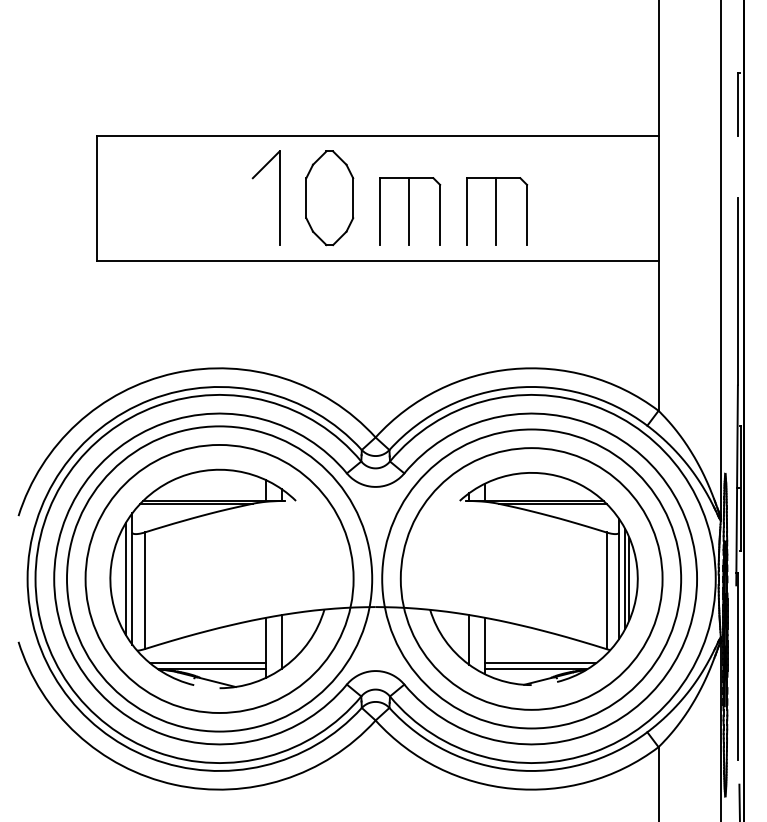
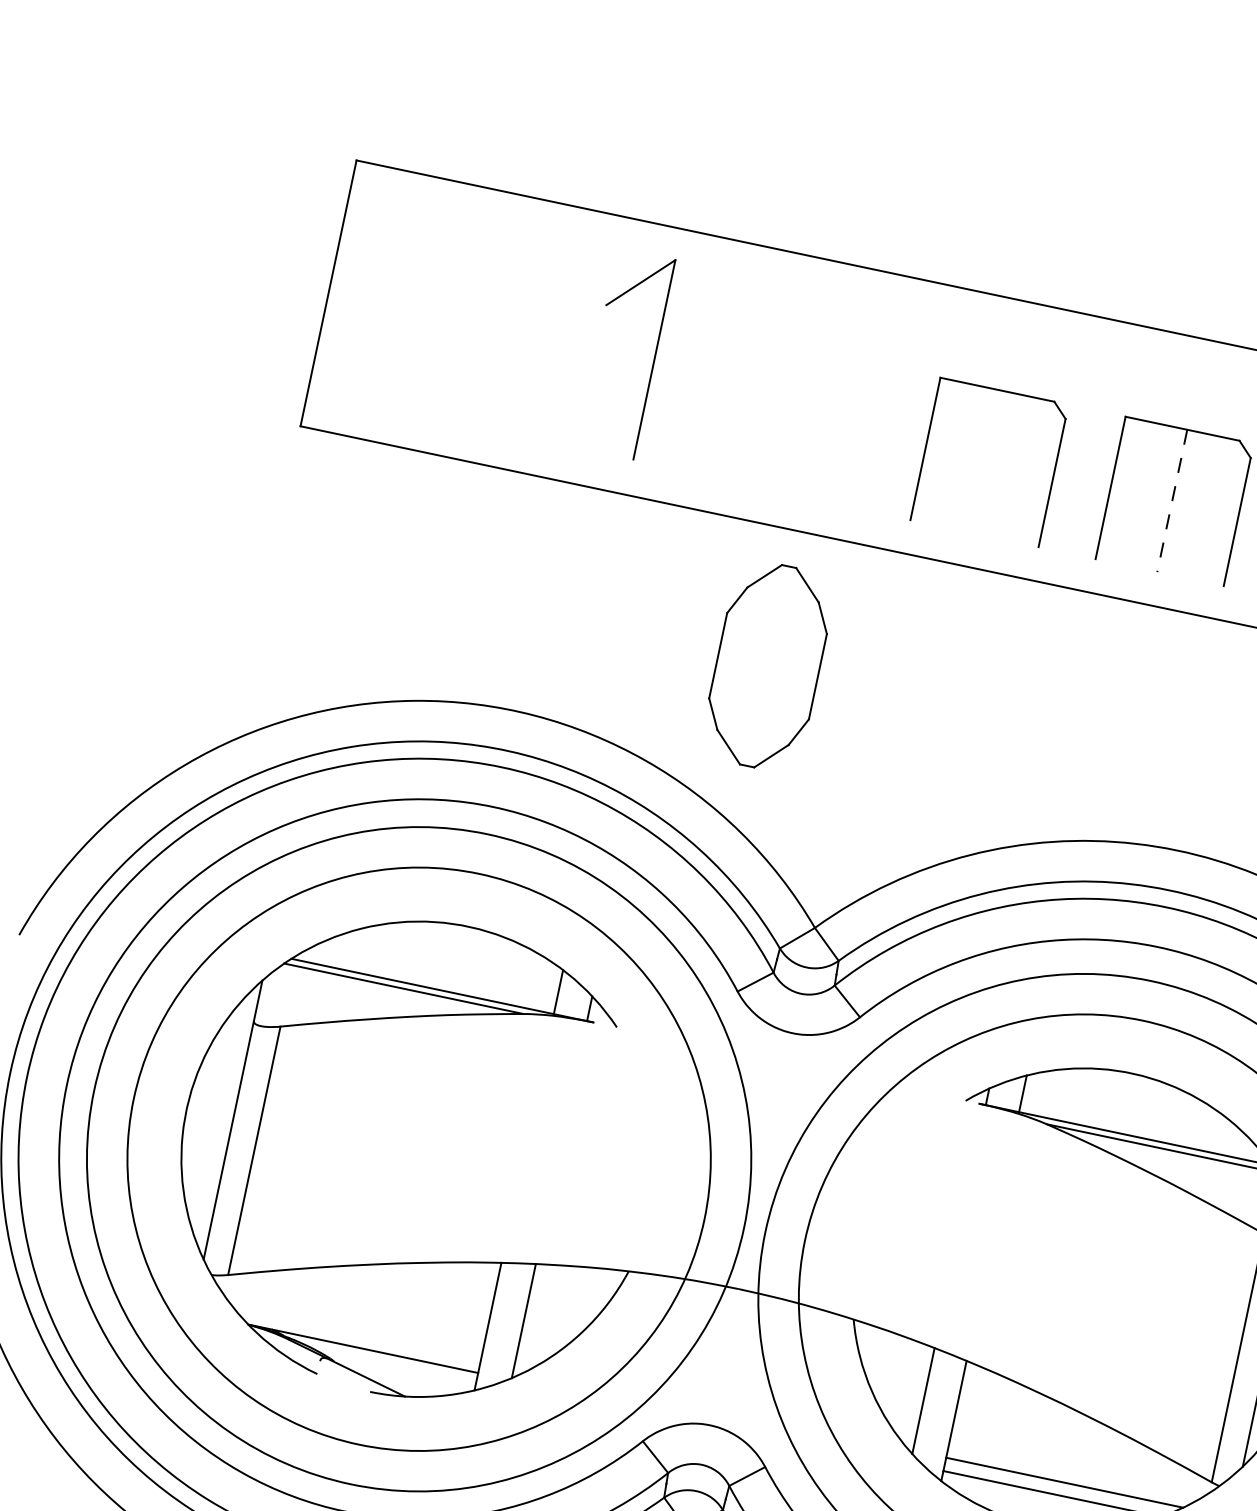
part: (279, 197) -> (654, 358), moved
part: (329, 198) -> (767, 666), moved
line: (408, 211) -> (986, 461), removed
line: (495, 212) -> (1171, 502), solid -> dashed
line: (125, 578) -> (218, 1115), removed
line: (208, 663) -> (357, 1334), removed

